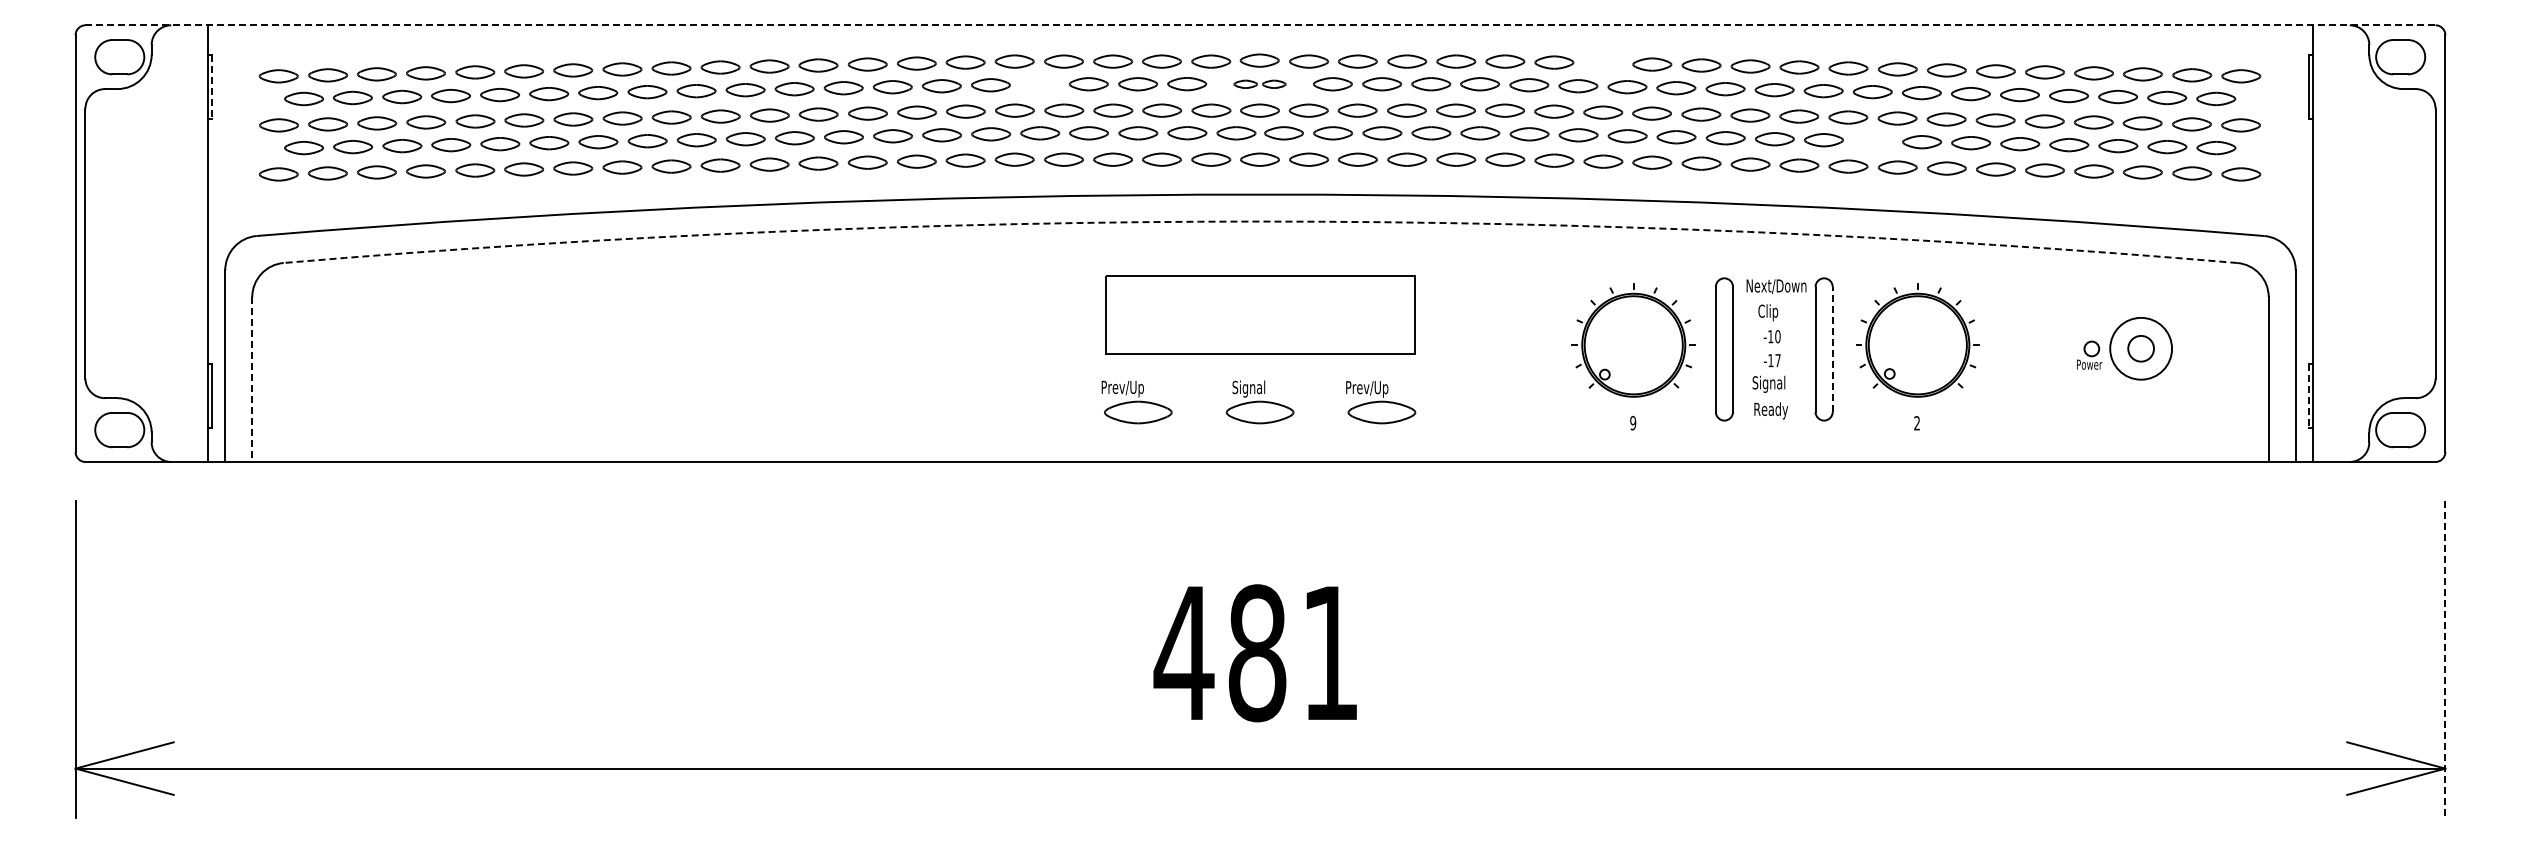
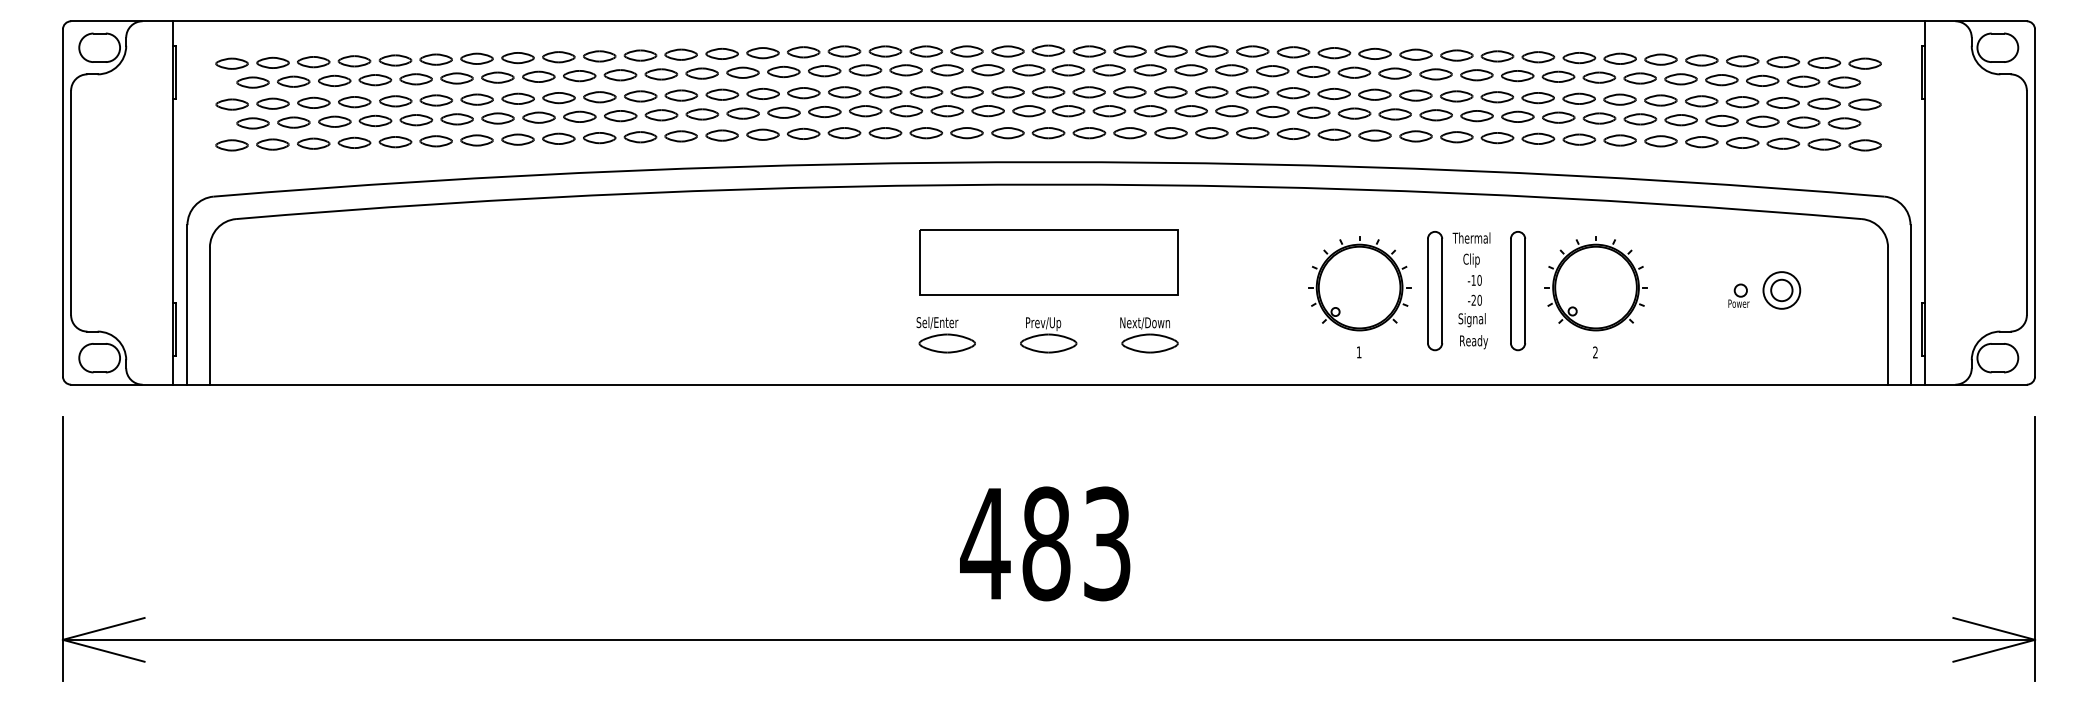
line: (1260, 25) -> (1049, 21), dashed -> solid
part: (1603, 63) -> (1334, 53), added
part: (1039, 84) -> (865, 70), added
part: (1259, 84) -> (1048, 70), size x1.67
line: (212, 86) -> (176, 72), dashed -> solid
part: (1872, 141) -> (1558, 117), added
arc: (1260, 221) -> (1049, 184), dashed -> solid
text: (1775, 286) -> (1477, 238), Next/Down -> Thermal
circle: (2141, 348) -> (1782, 290), size x0.71
line: (1832, 349) -> (1525, 291), dashed -> solid
text: (1774, 360) -> (1476, 300), -17 -> -20
line: (252, 380) -> (210, 316), dashed -> solid
text: (1126, 388) -> (937, 323), Prev/Up -> Sel/Enter
text: (1253, 388) -> (1043, 323), Signal -> Prev/Up
text: (1376, 389) -> (1145, 324), Prev/Up -> Next/Down
line: (2308, 395) -> (1921, 329), dashed -> solid
text: (1633, 423) -> (1359, 352), 9 -> 1
text: (1330, 653) -> (1107, 544), 481 -> 483
line: (2445, 659) -> (2035, 549), dashed -> solid

